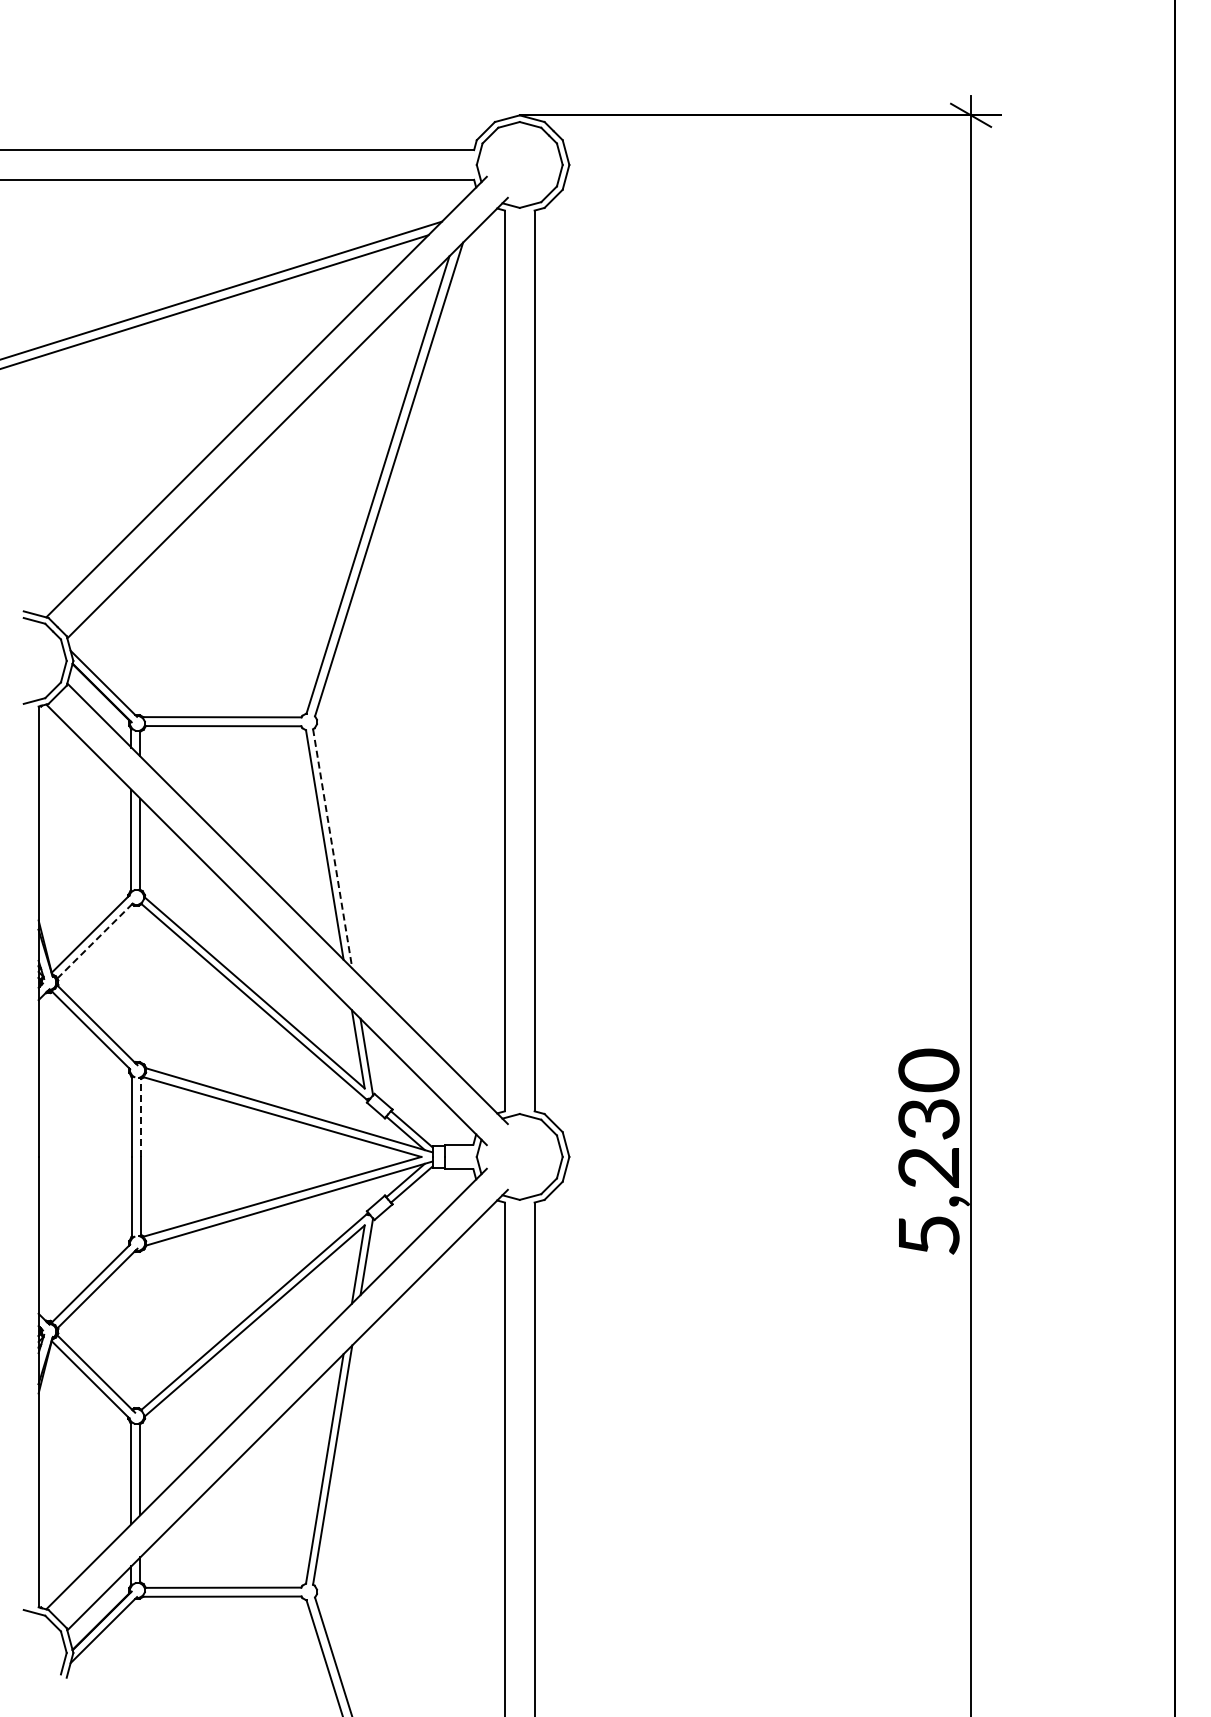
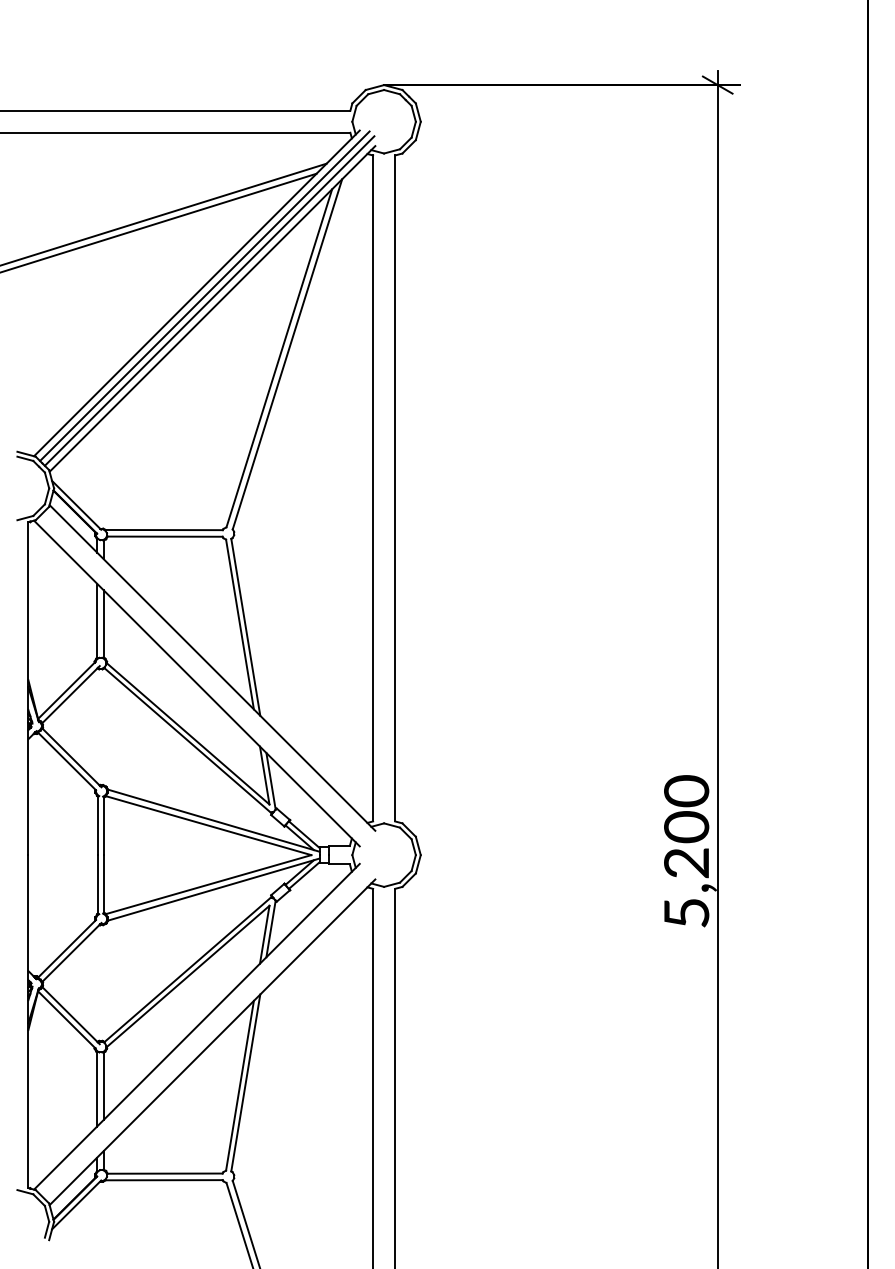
line: (277, 400) -> (205, 295), added
line: (283, 407) -> (209, 301), added
line: (332, 849) -> (245, 627), dashed -> solid
line: (96, 939) -> (71, 694), dashed -> solid
line: (141, 1117) -> (104, 825), dashed -> solid
text: (928, 1118) -> (686, 826), 5,230 -> 5,200

